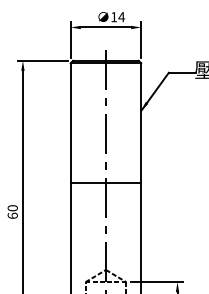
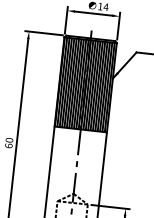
hatch: (104, 123) -> (84, 84), added

